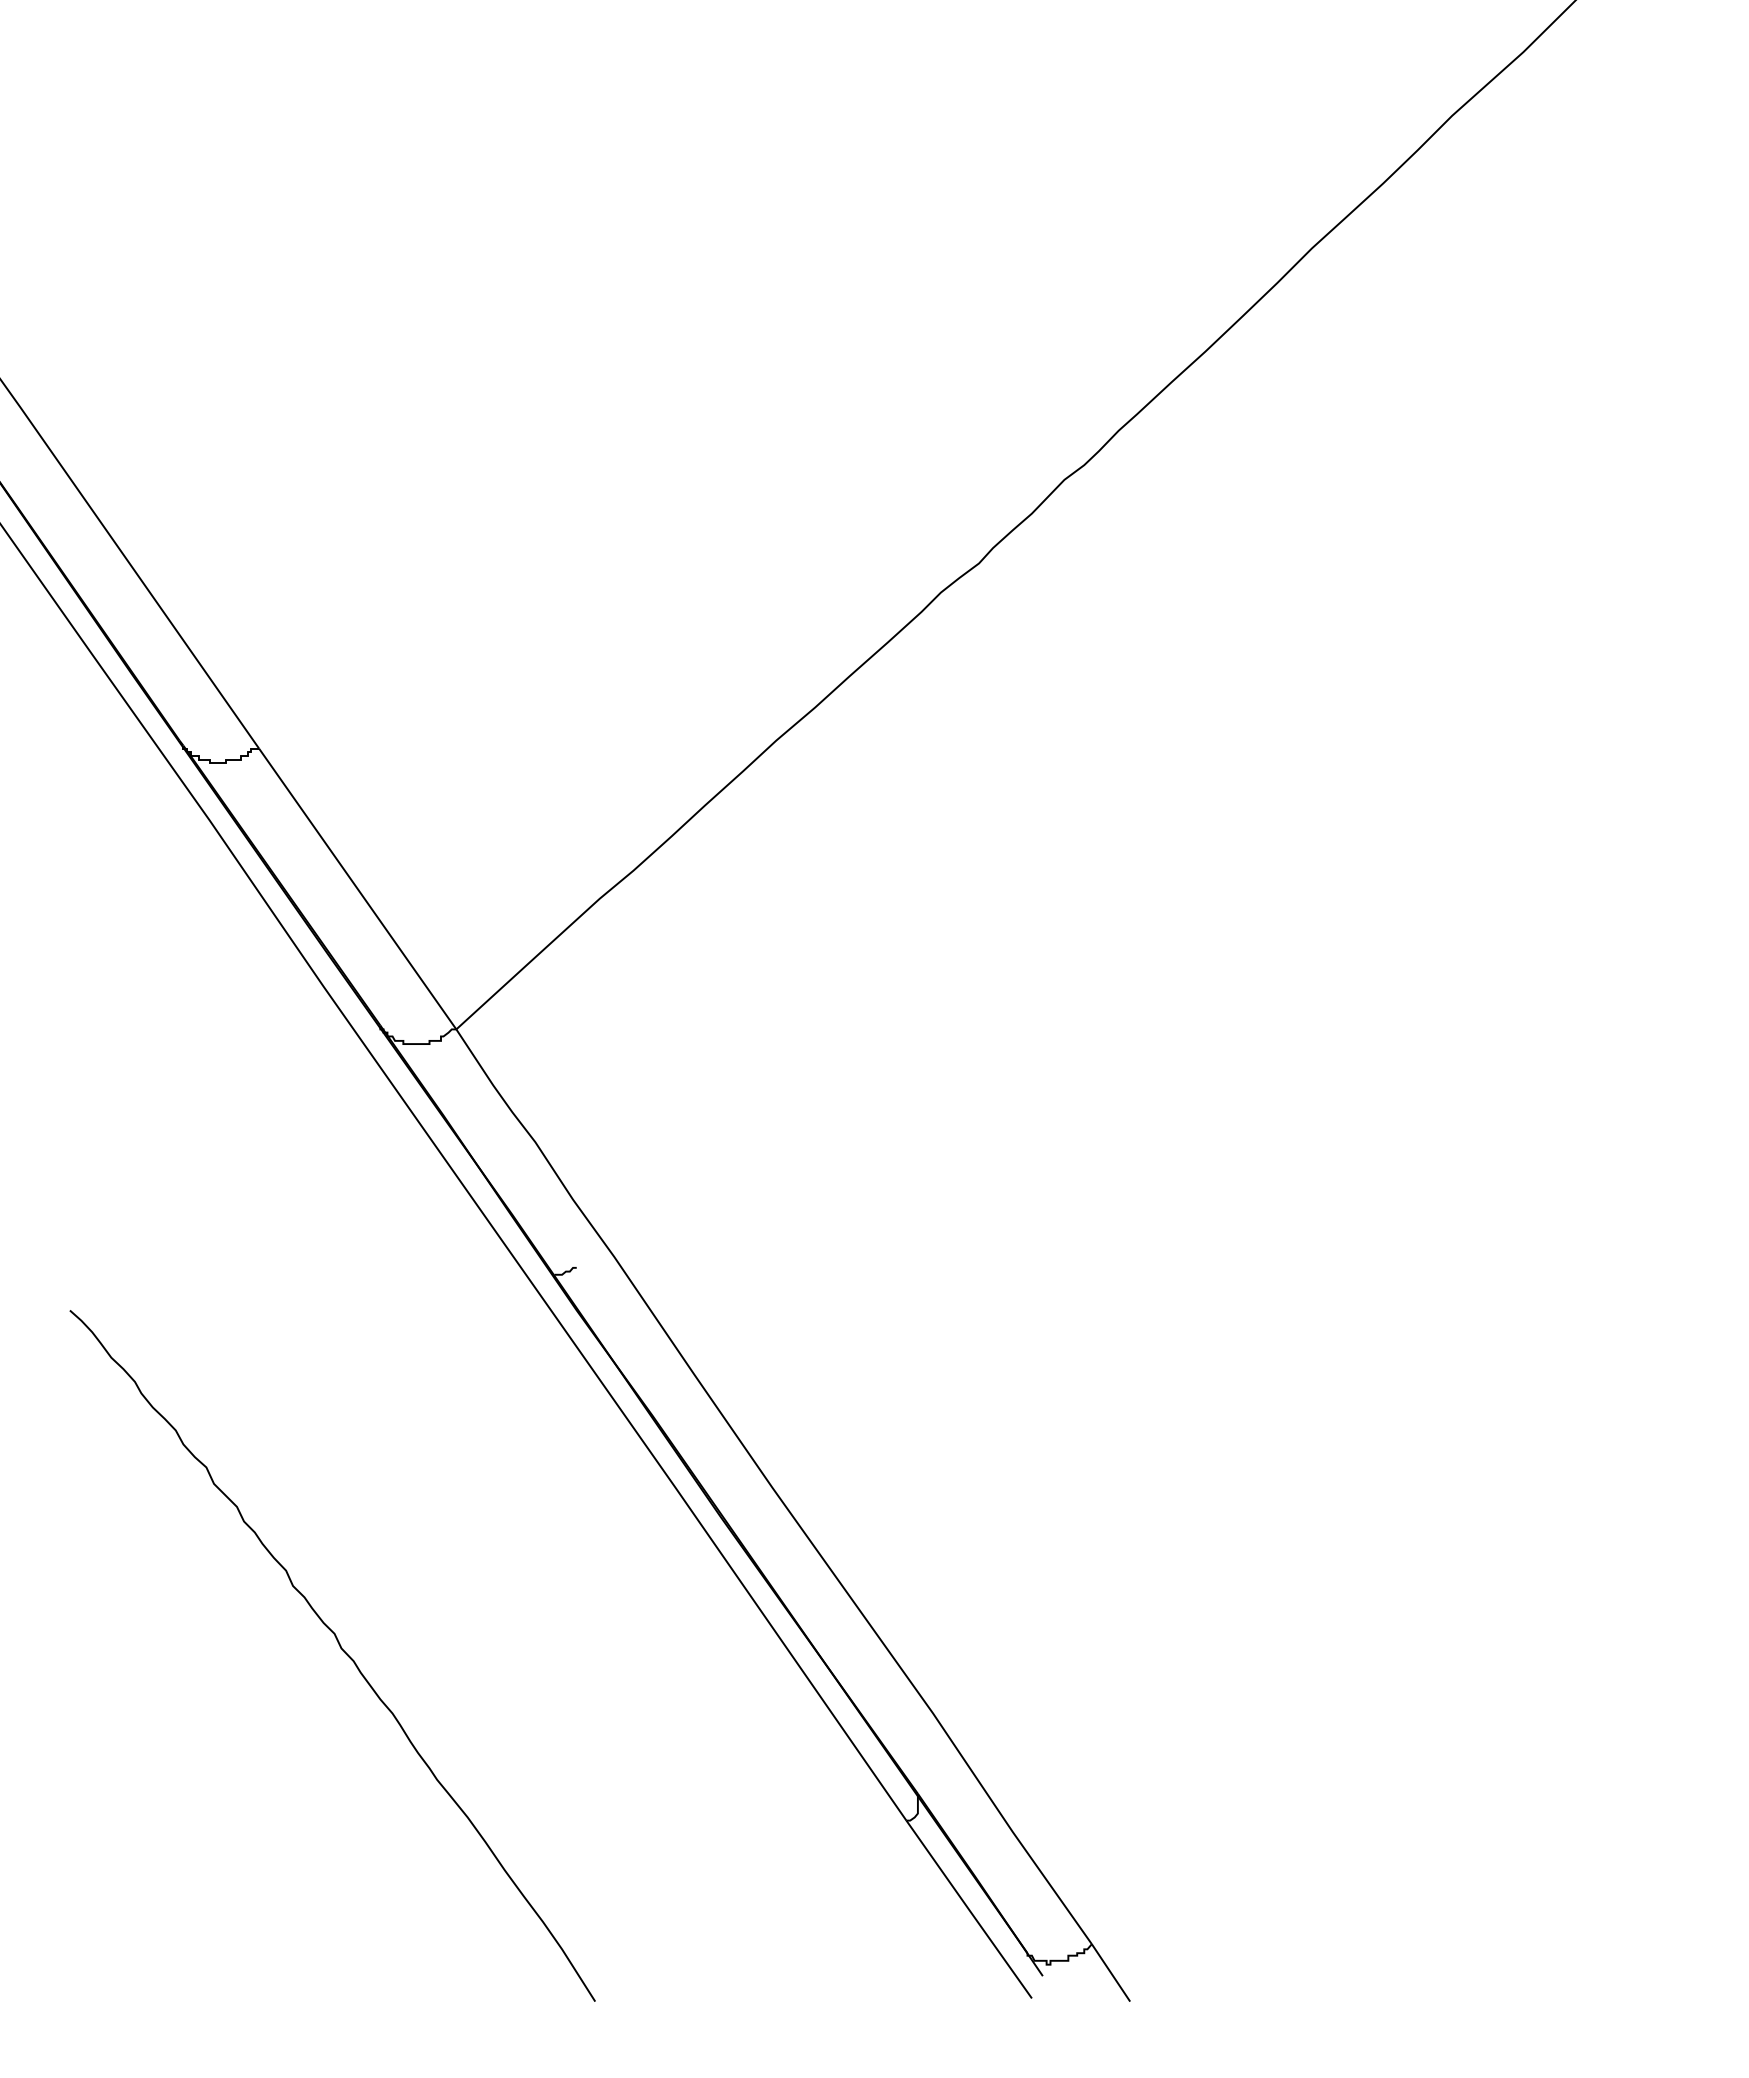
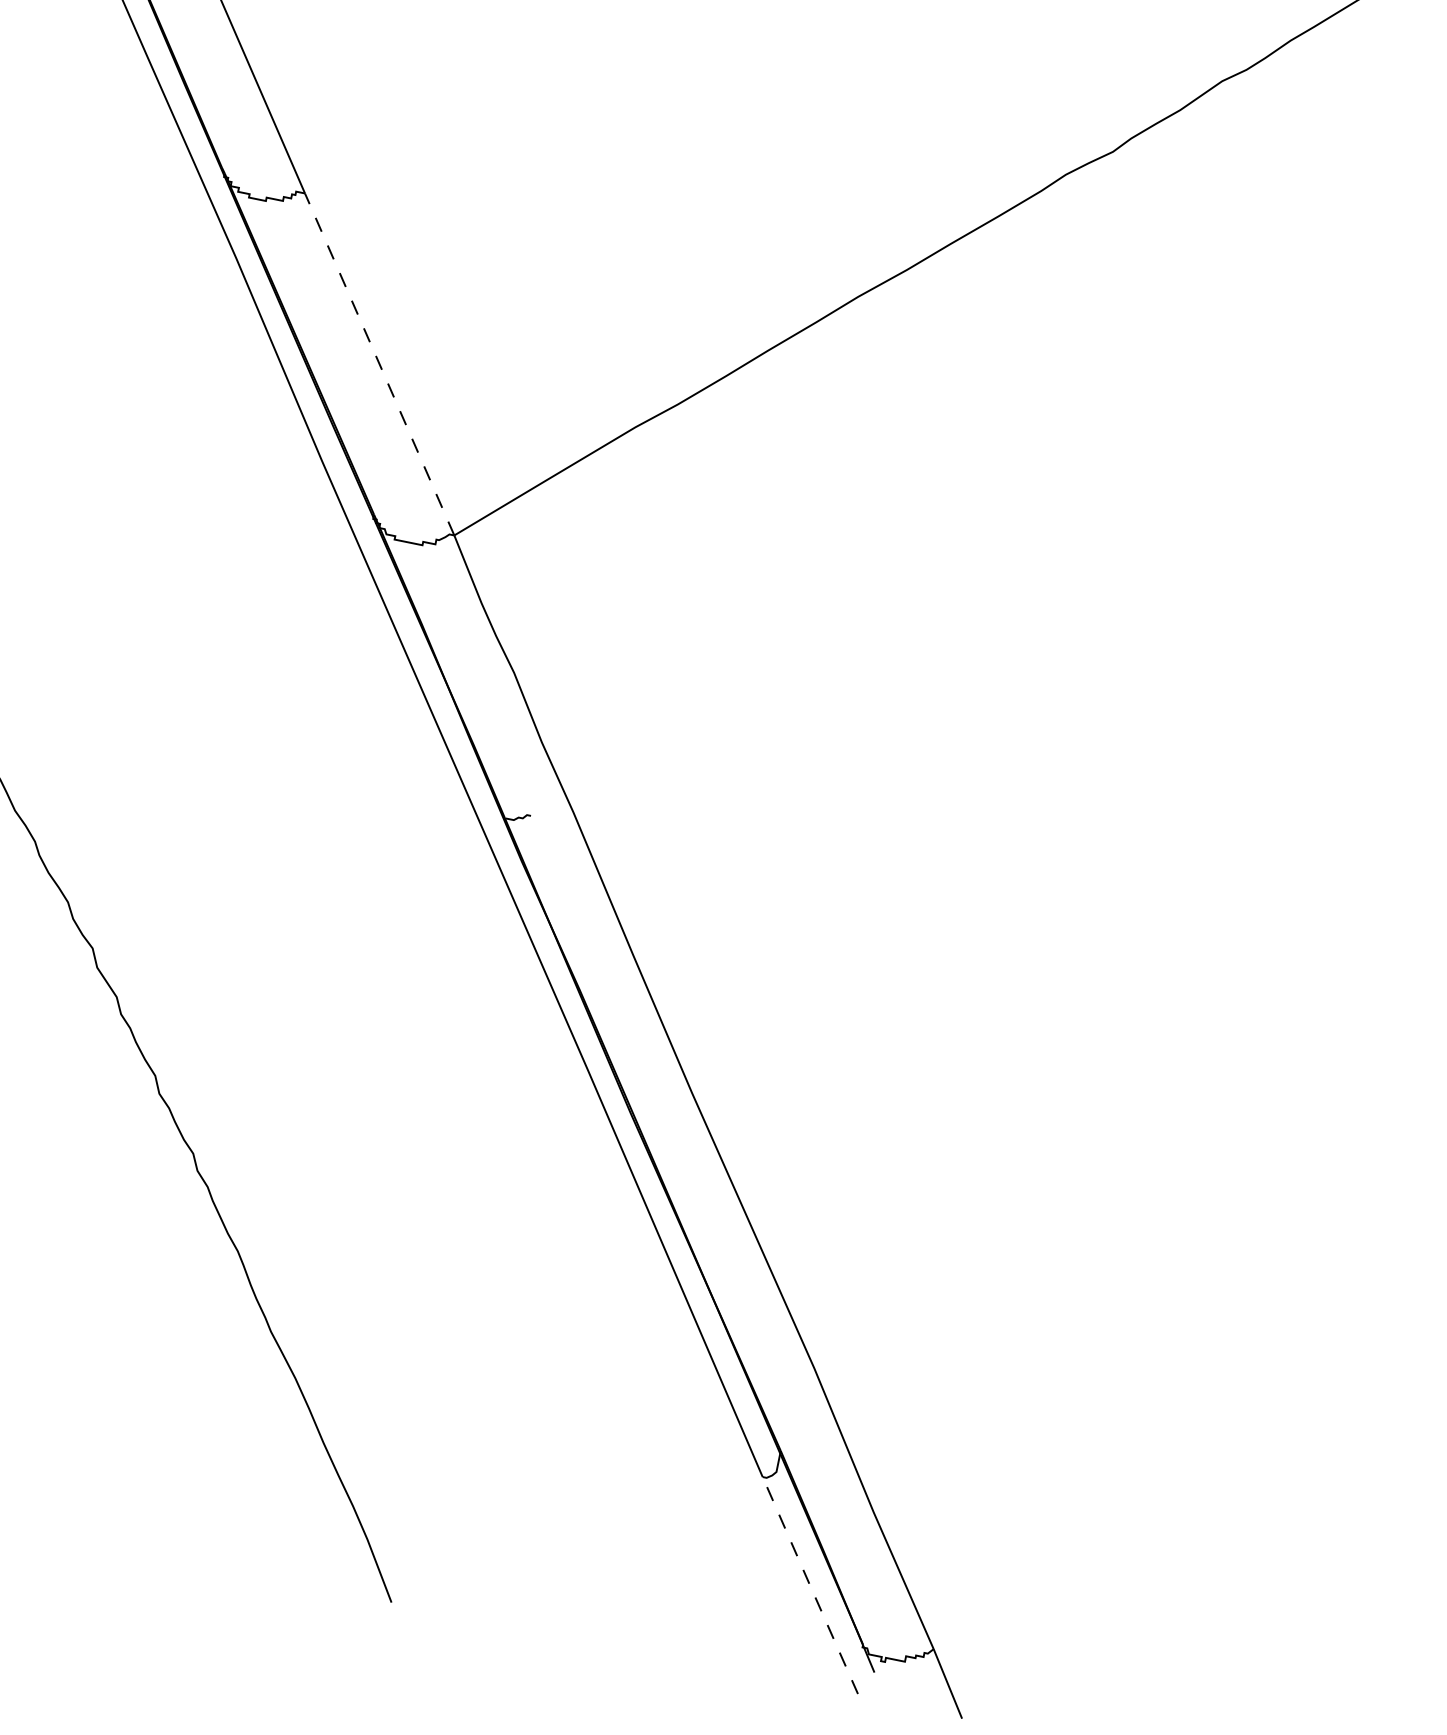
line: (357, 888) -> (379, 363), solid -> dashed
line: (969, 1910) -> (810, 1586), solid -> dashed

